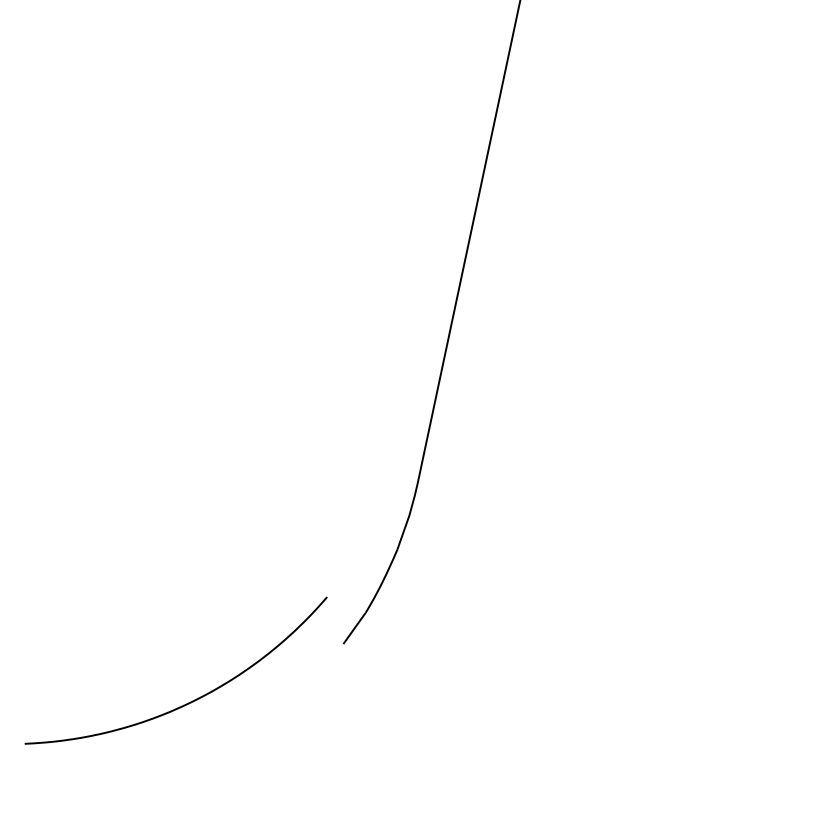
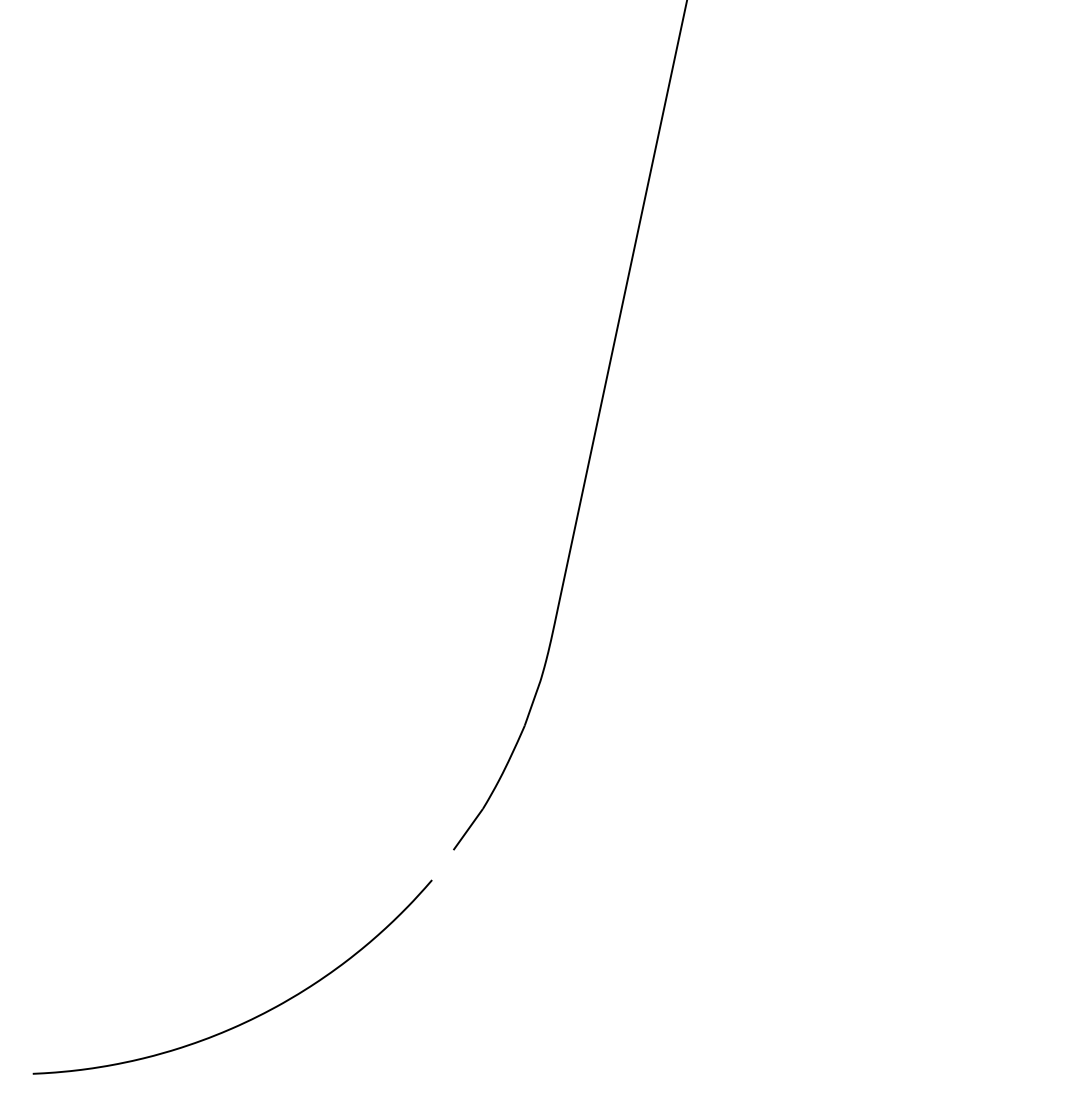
curve: (191, 701) -> (253, 1017), moved

